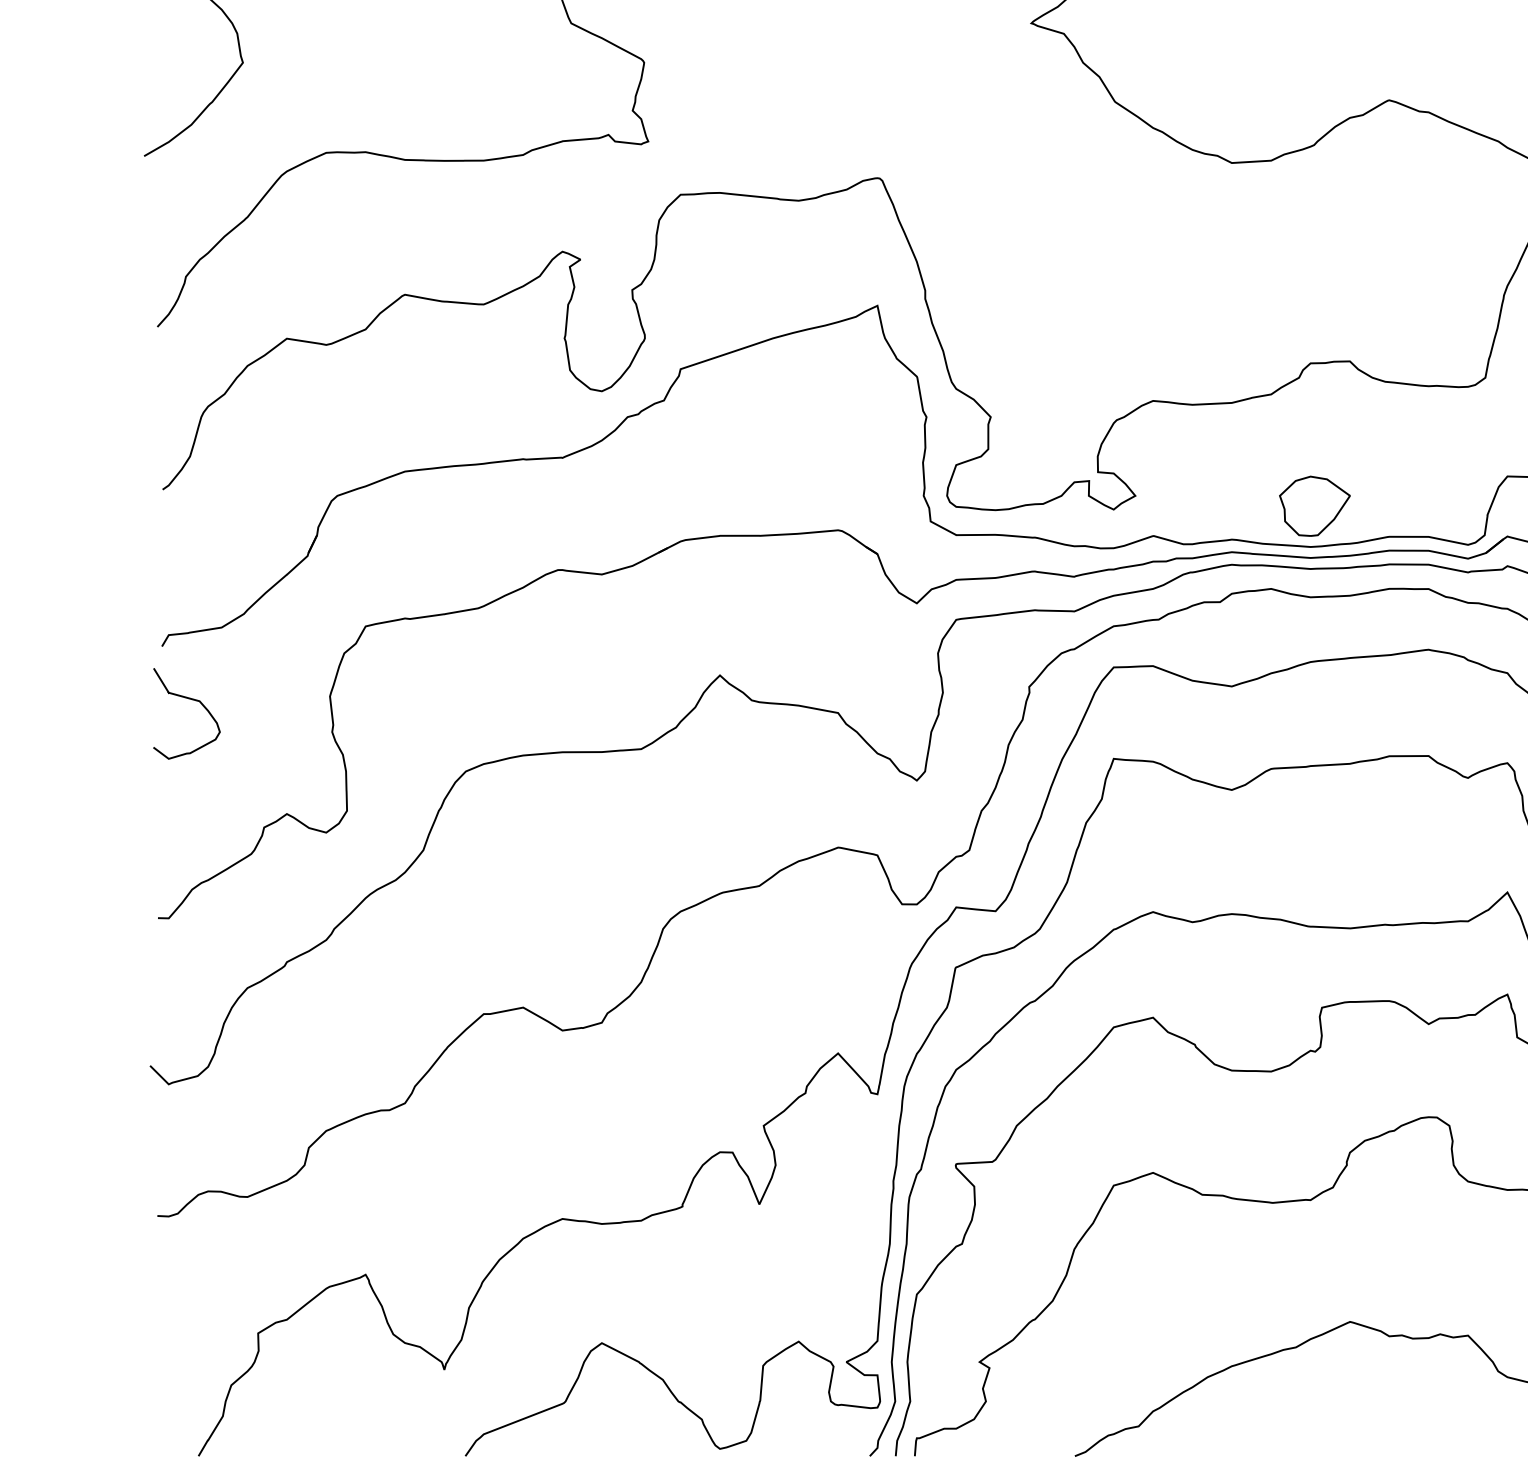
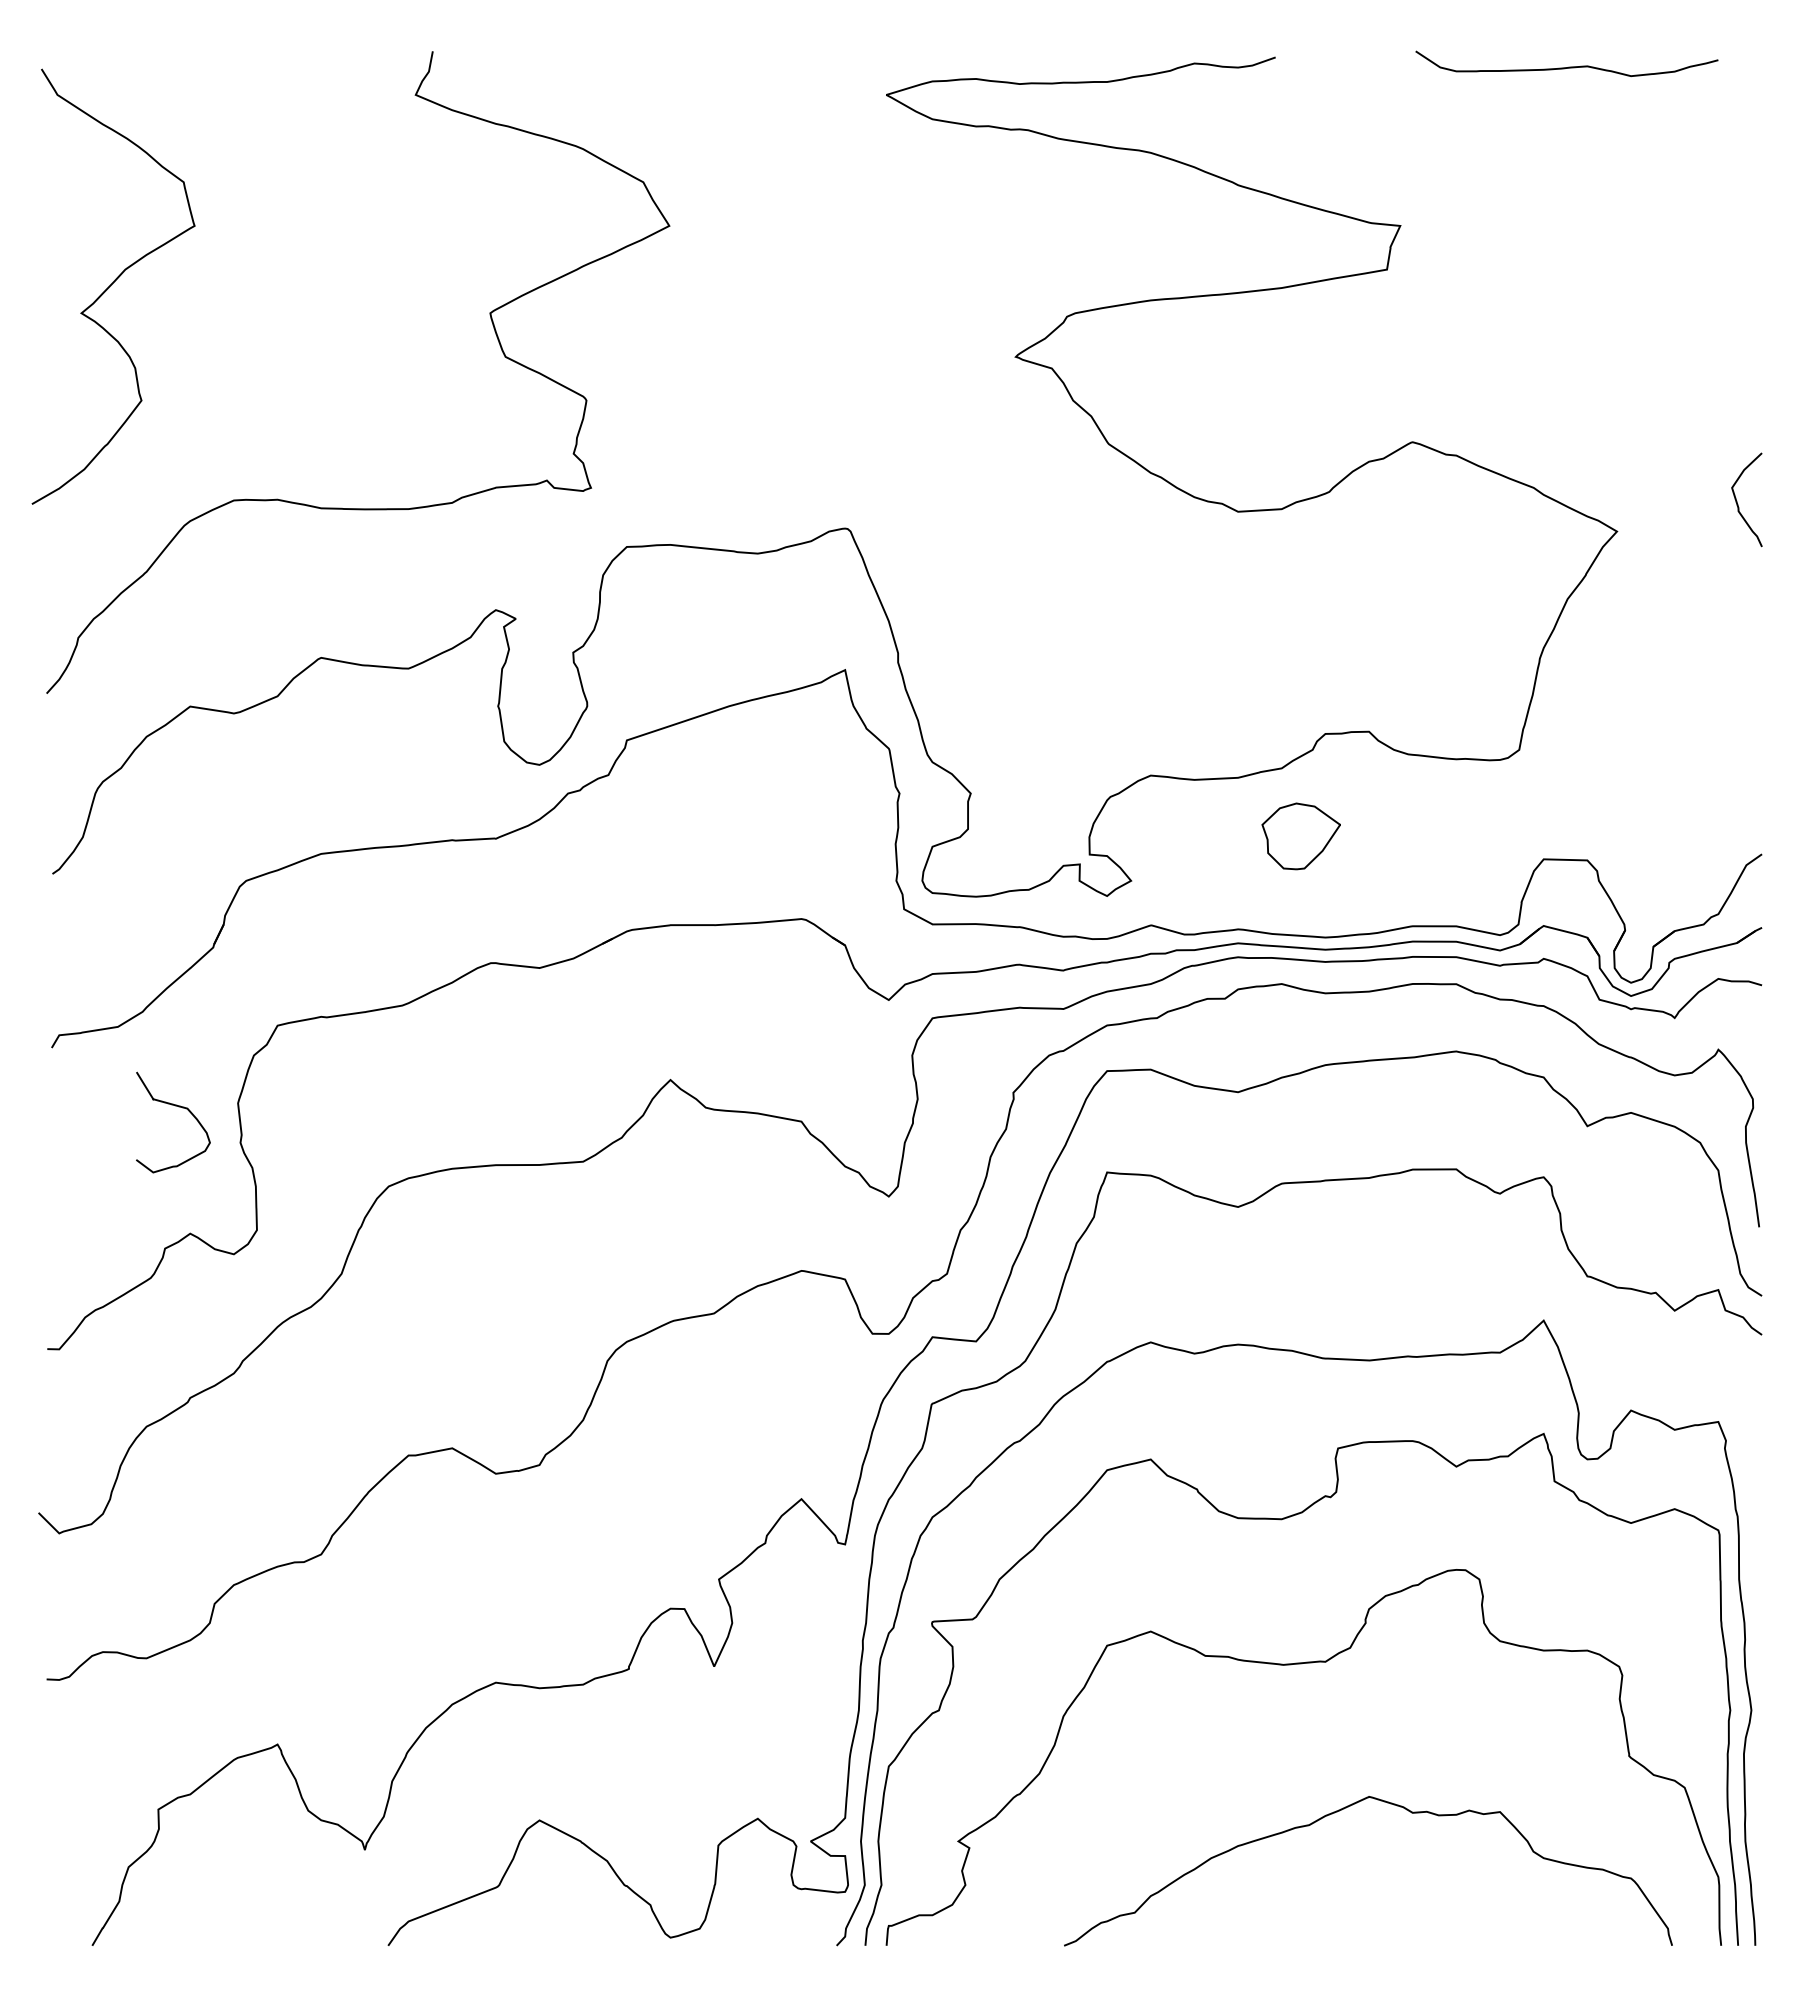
part: (1314, 506) -> (1300, 836), moved
curve: (191, 700) -> (178, 1107), moved

